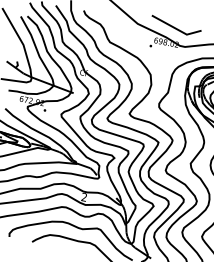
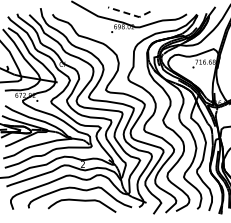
line: (175, 29) -> (129, 14), solid -> dashed

